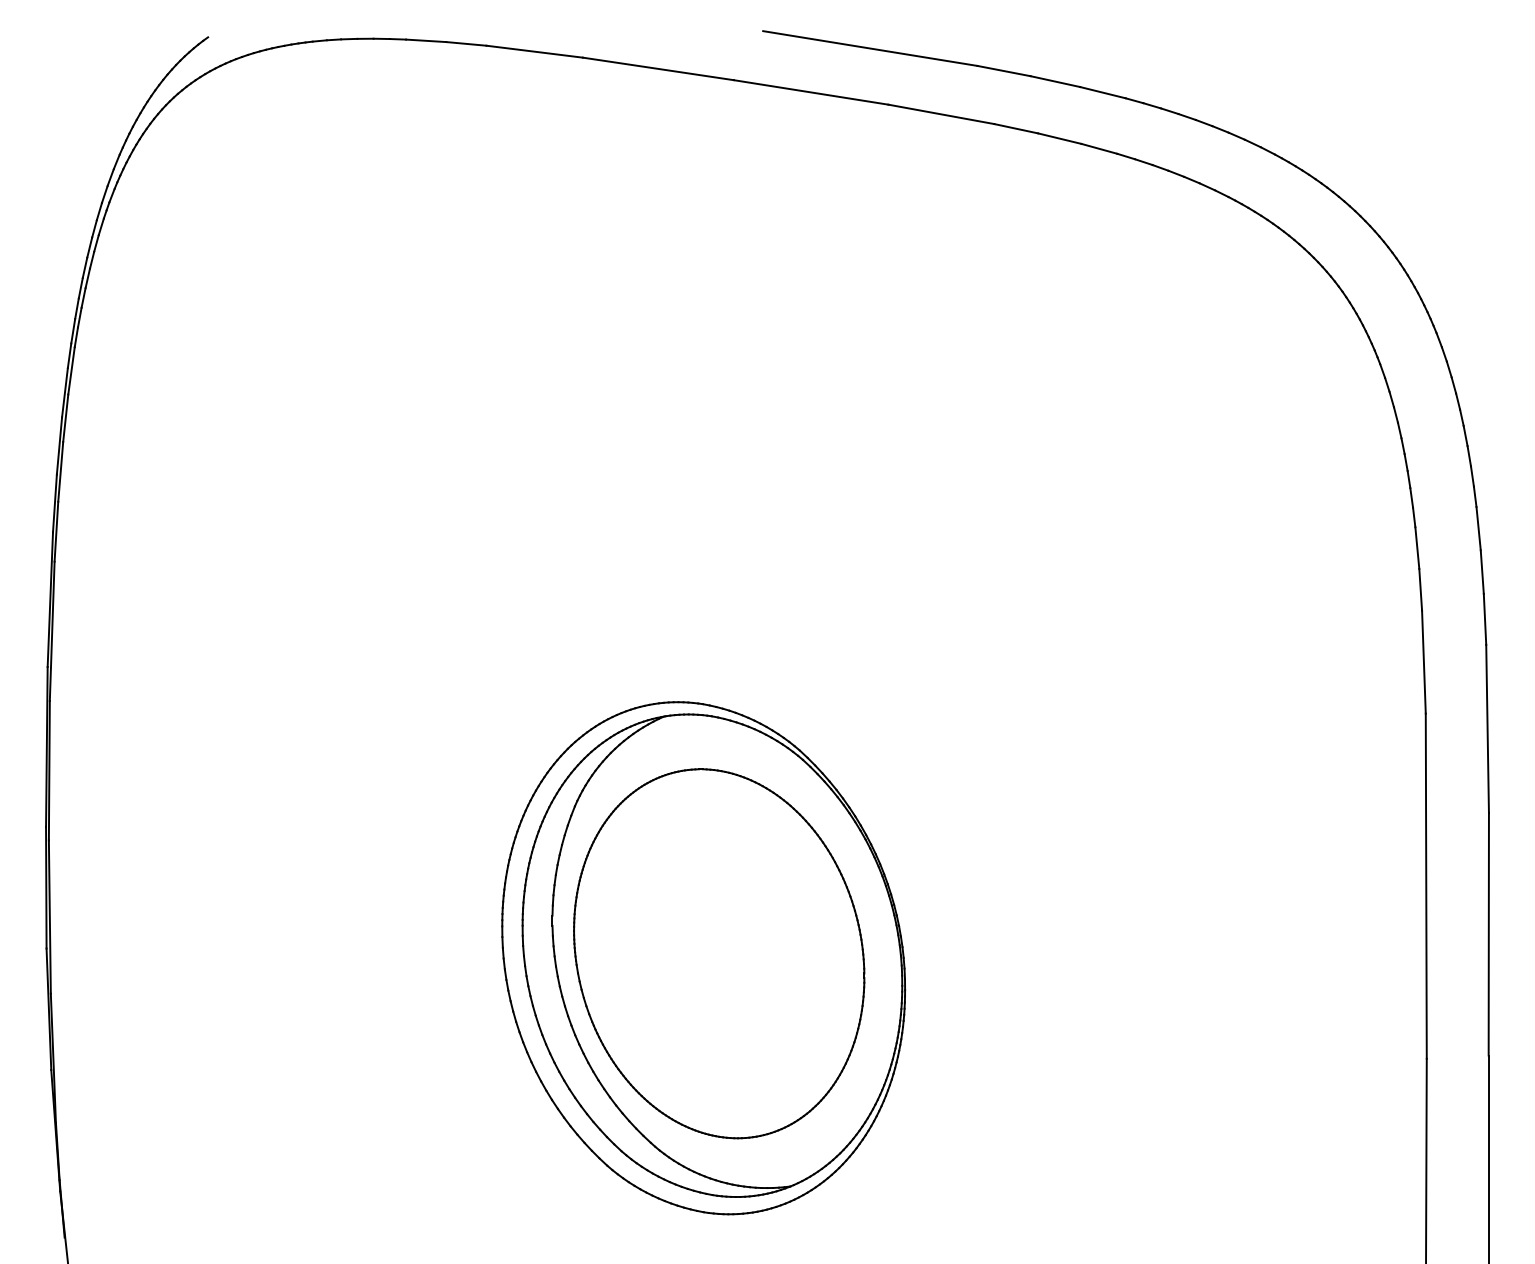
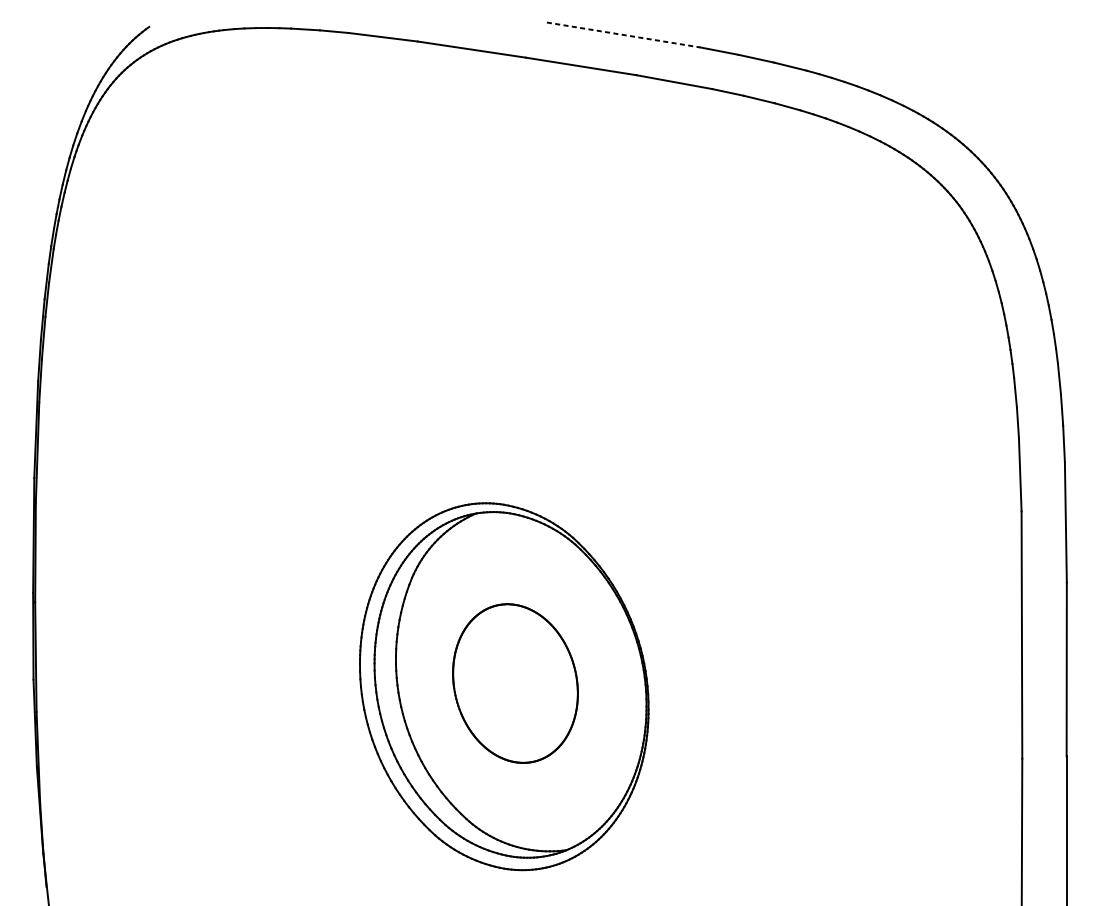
line: (870, 48) -> (623, 34), solid -> dashed
part: (719, 953) -> (515, 683), size x0.6

